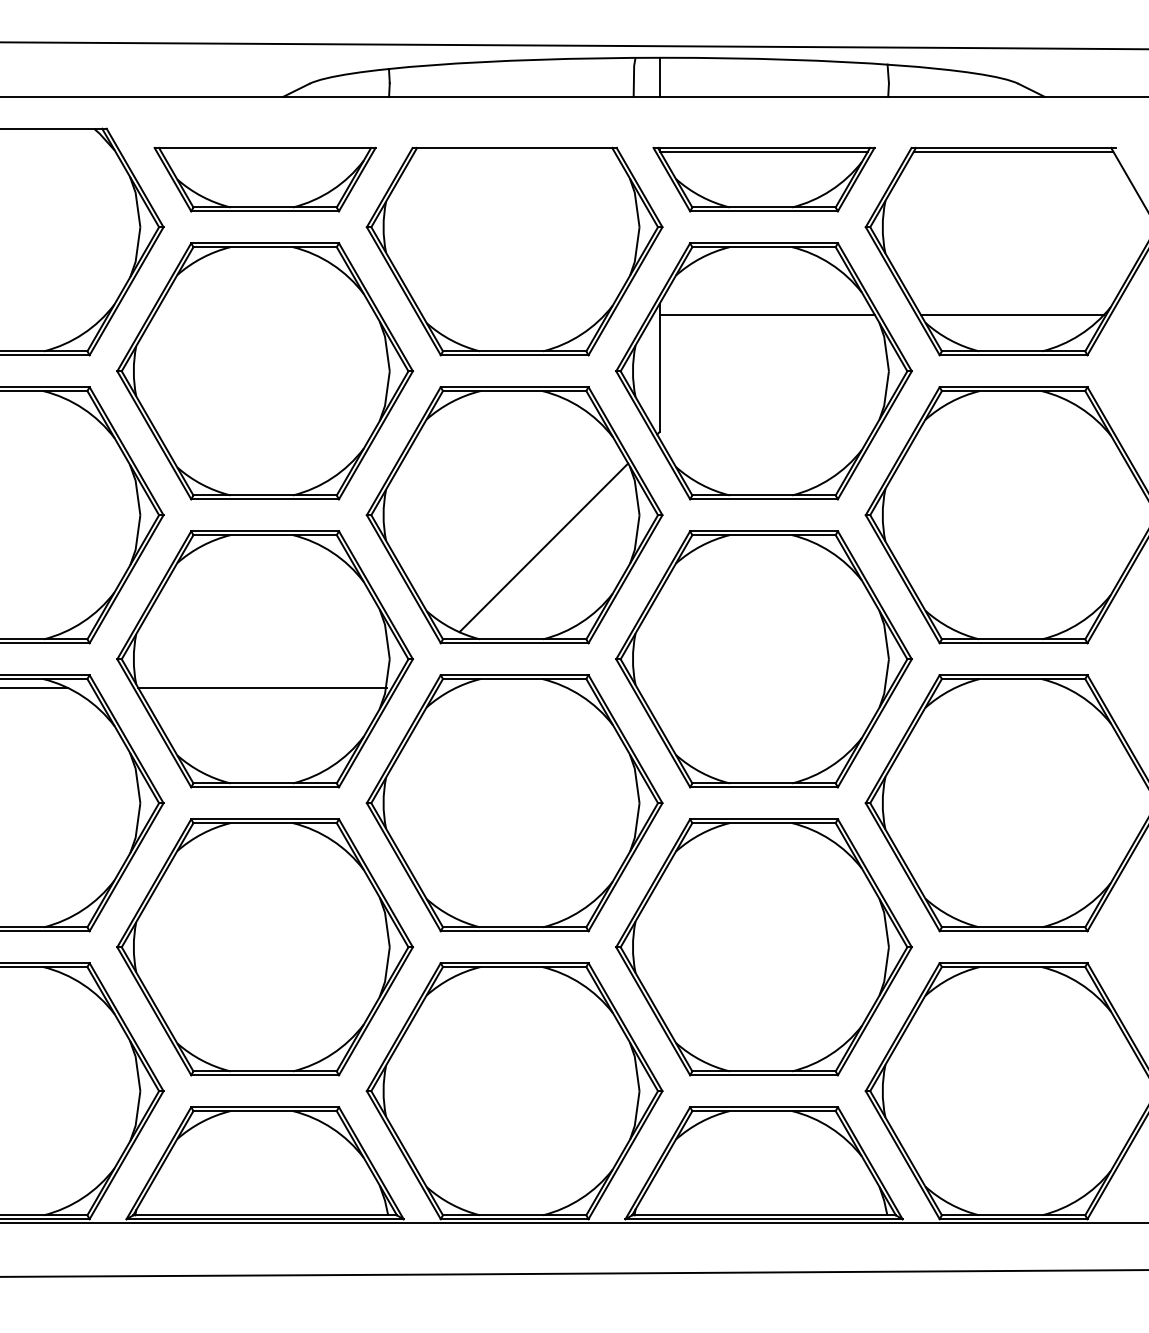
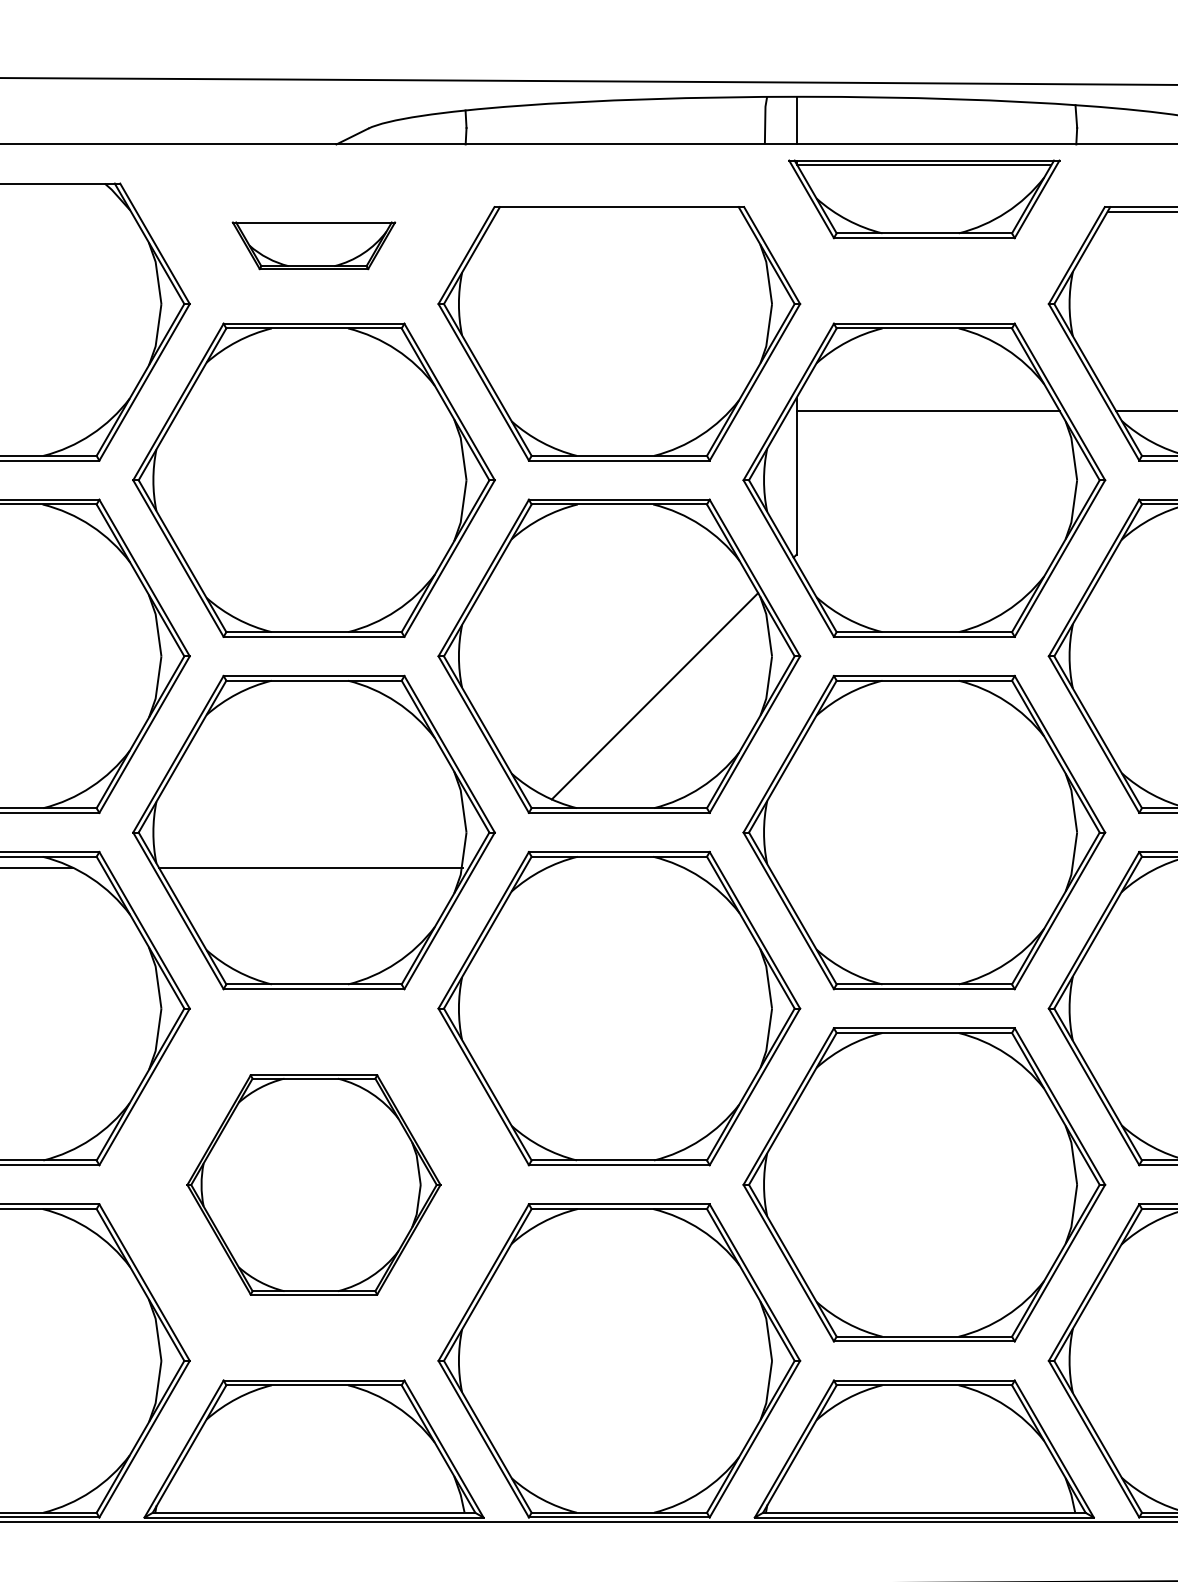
part: (264, 179) -> (313, 245), size x0.6
part: (763, 179) -> (923, 199), moved
part: (264, 947) -> (313, 1185), size x0.7

